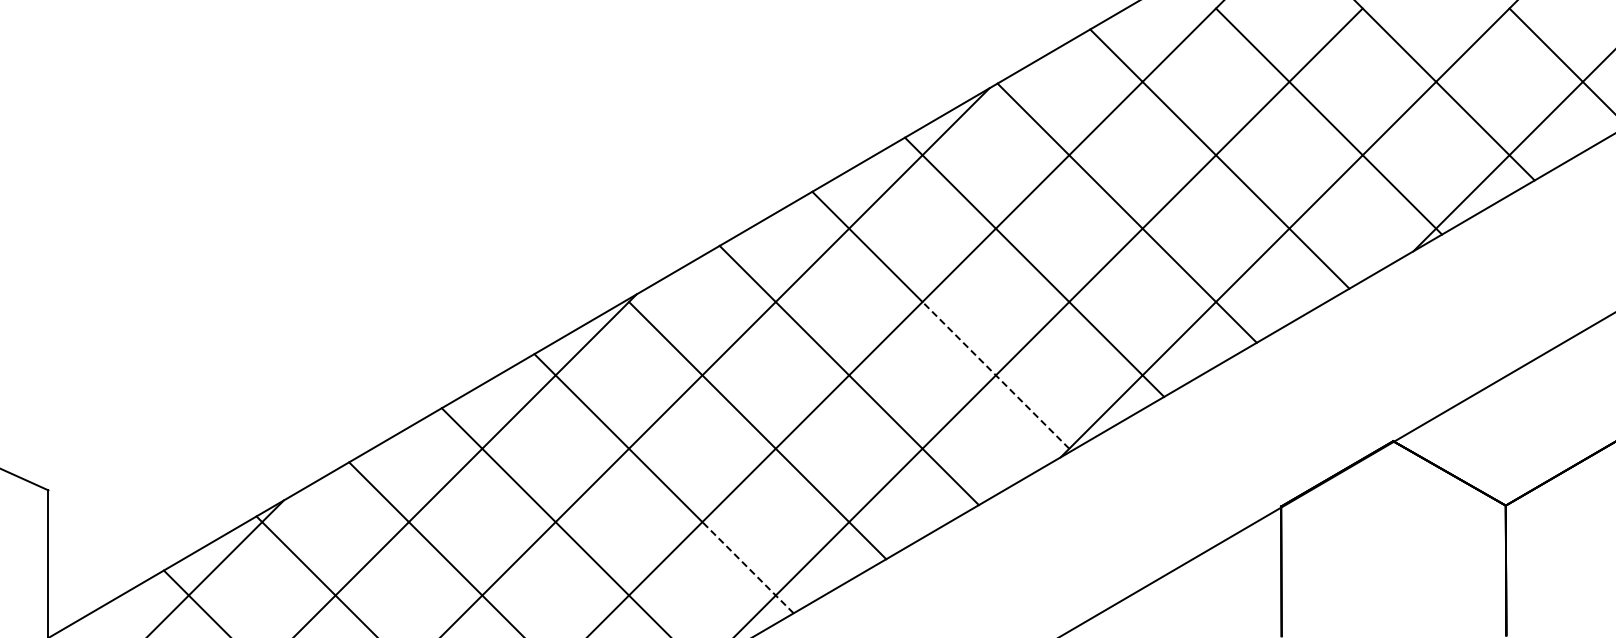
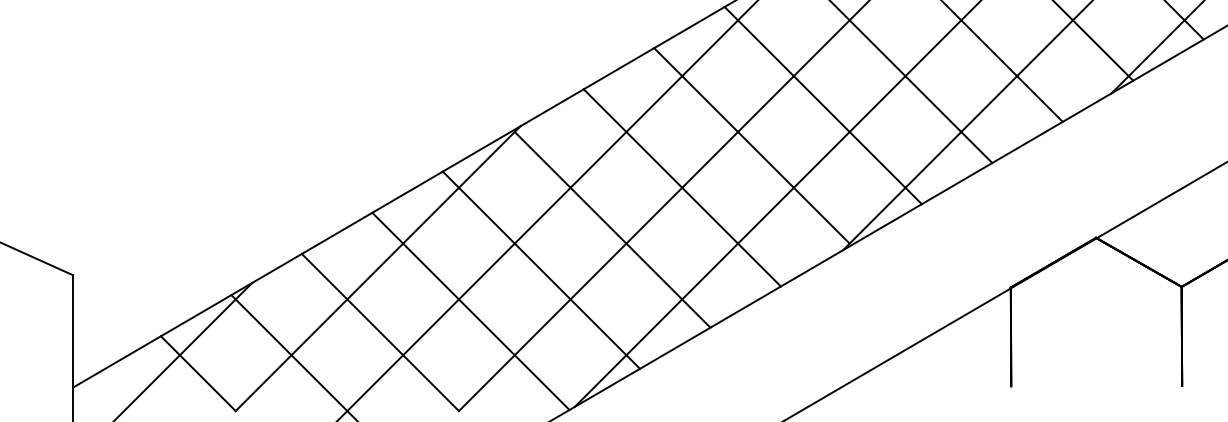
line: (995, 375) -> (793, 187), dashed -> solid
line: (747, 567) -> (604, 333), dashed -> solid

